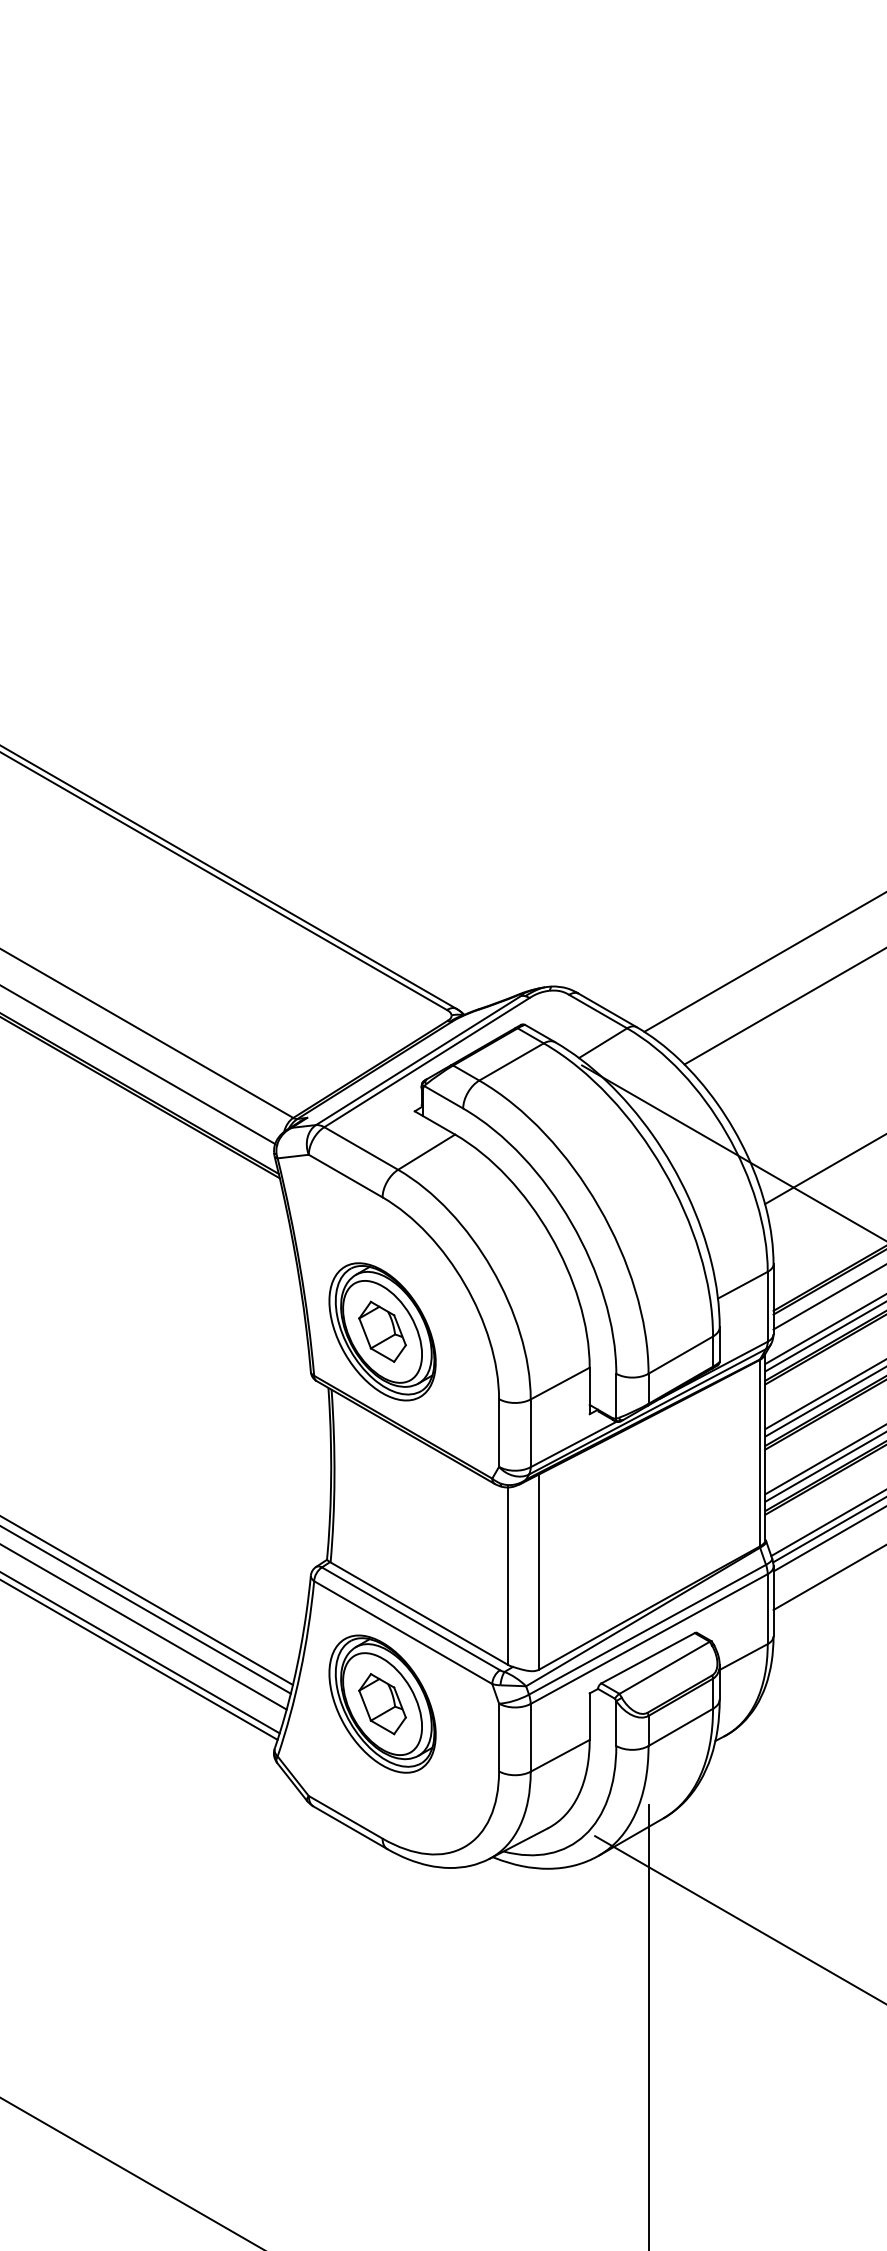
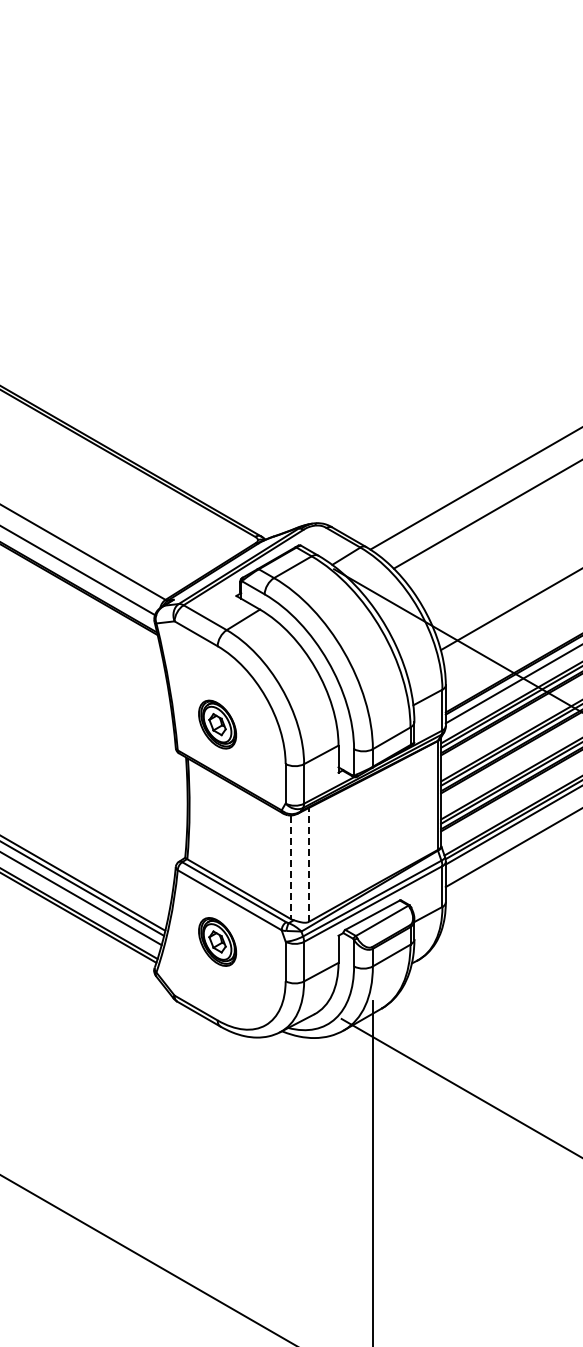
part: (382, 1331) -> (217, 724), size x0.6
line: (539, 1571) -> (309, 864), solid -> dashed
line: (507, 1576) -> (290, 867), solid -> dashed
part: (382, 1703) -> (217, 941), size x0.6

